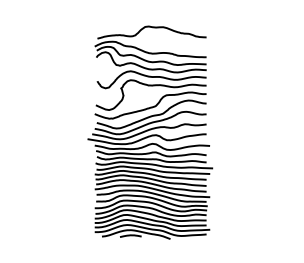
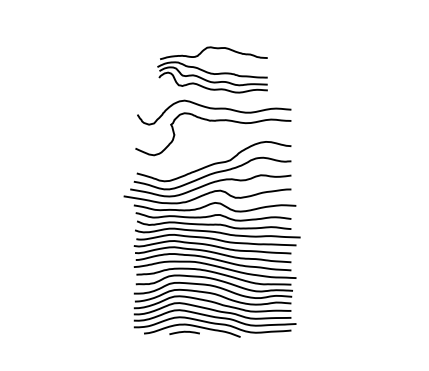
part: (150, 49) -> (212, 69), size x0.7
curve: (151, 106) -> (213, 150), removed

